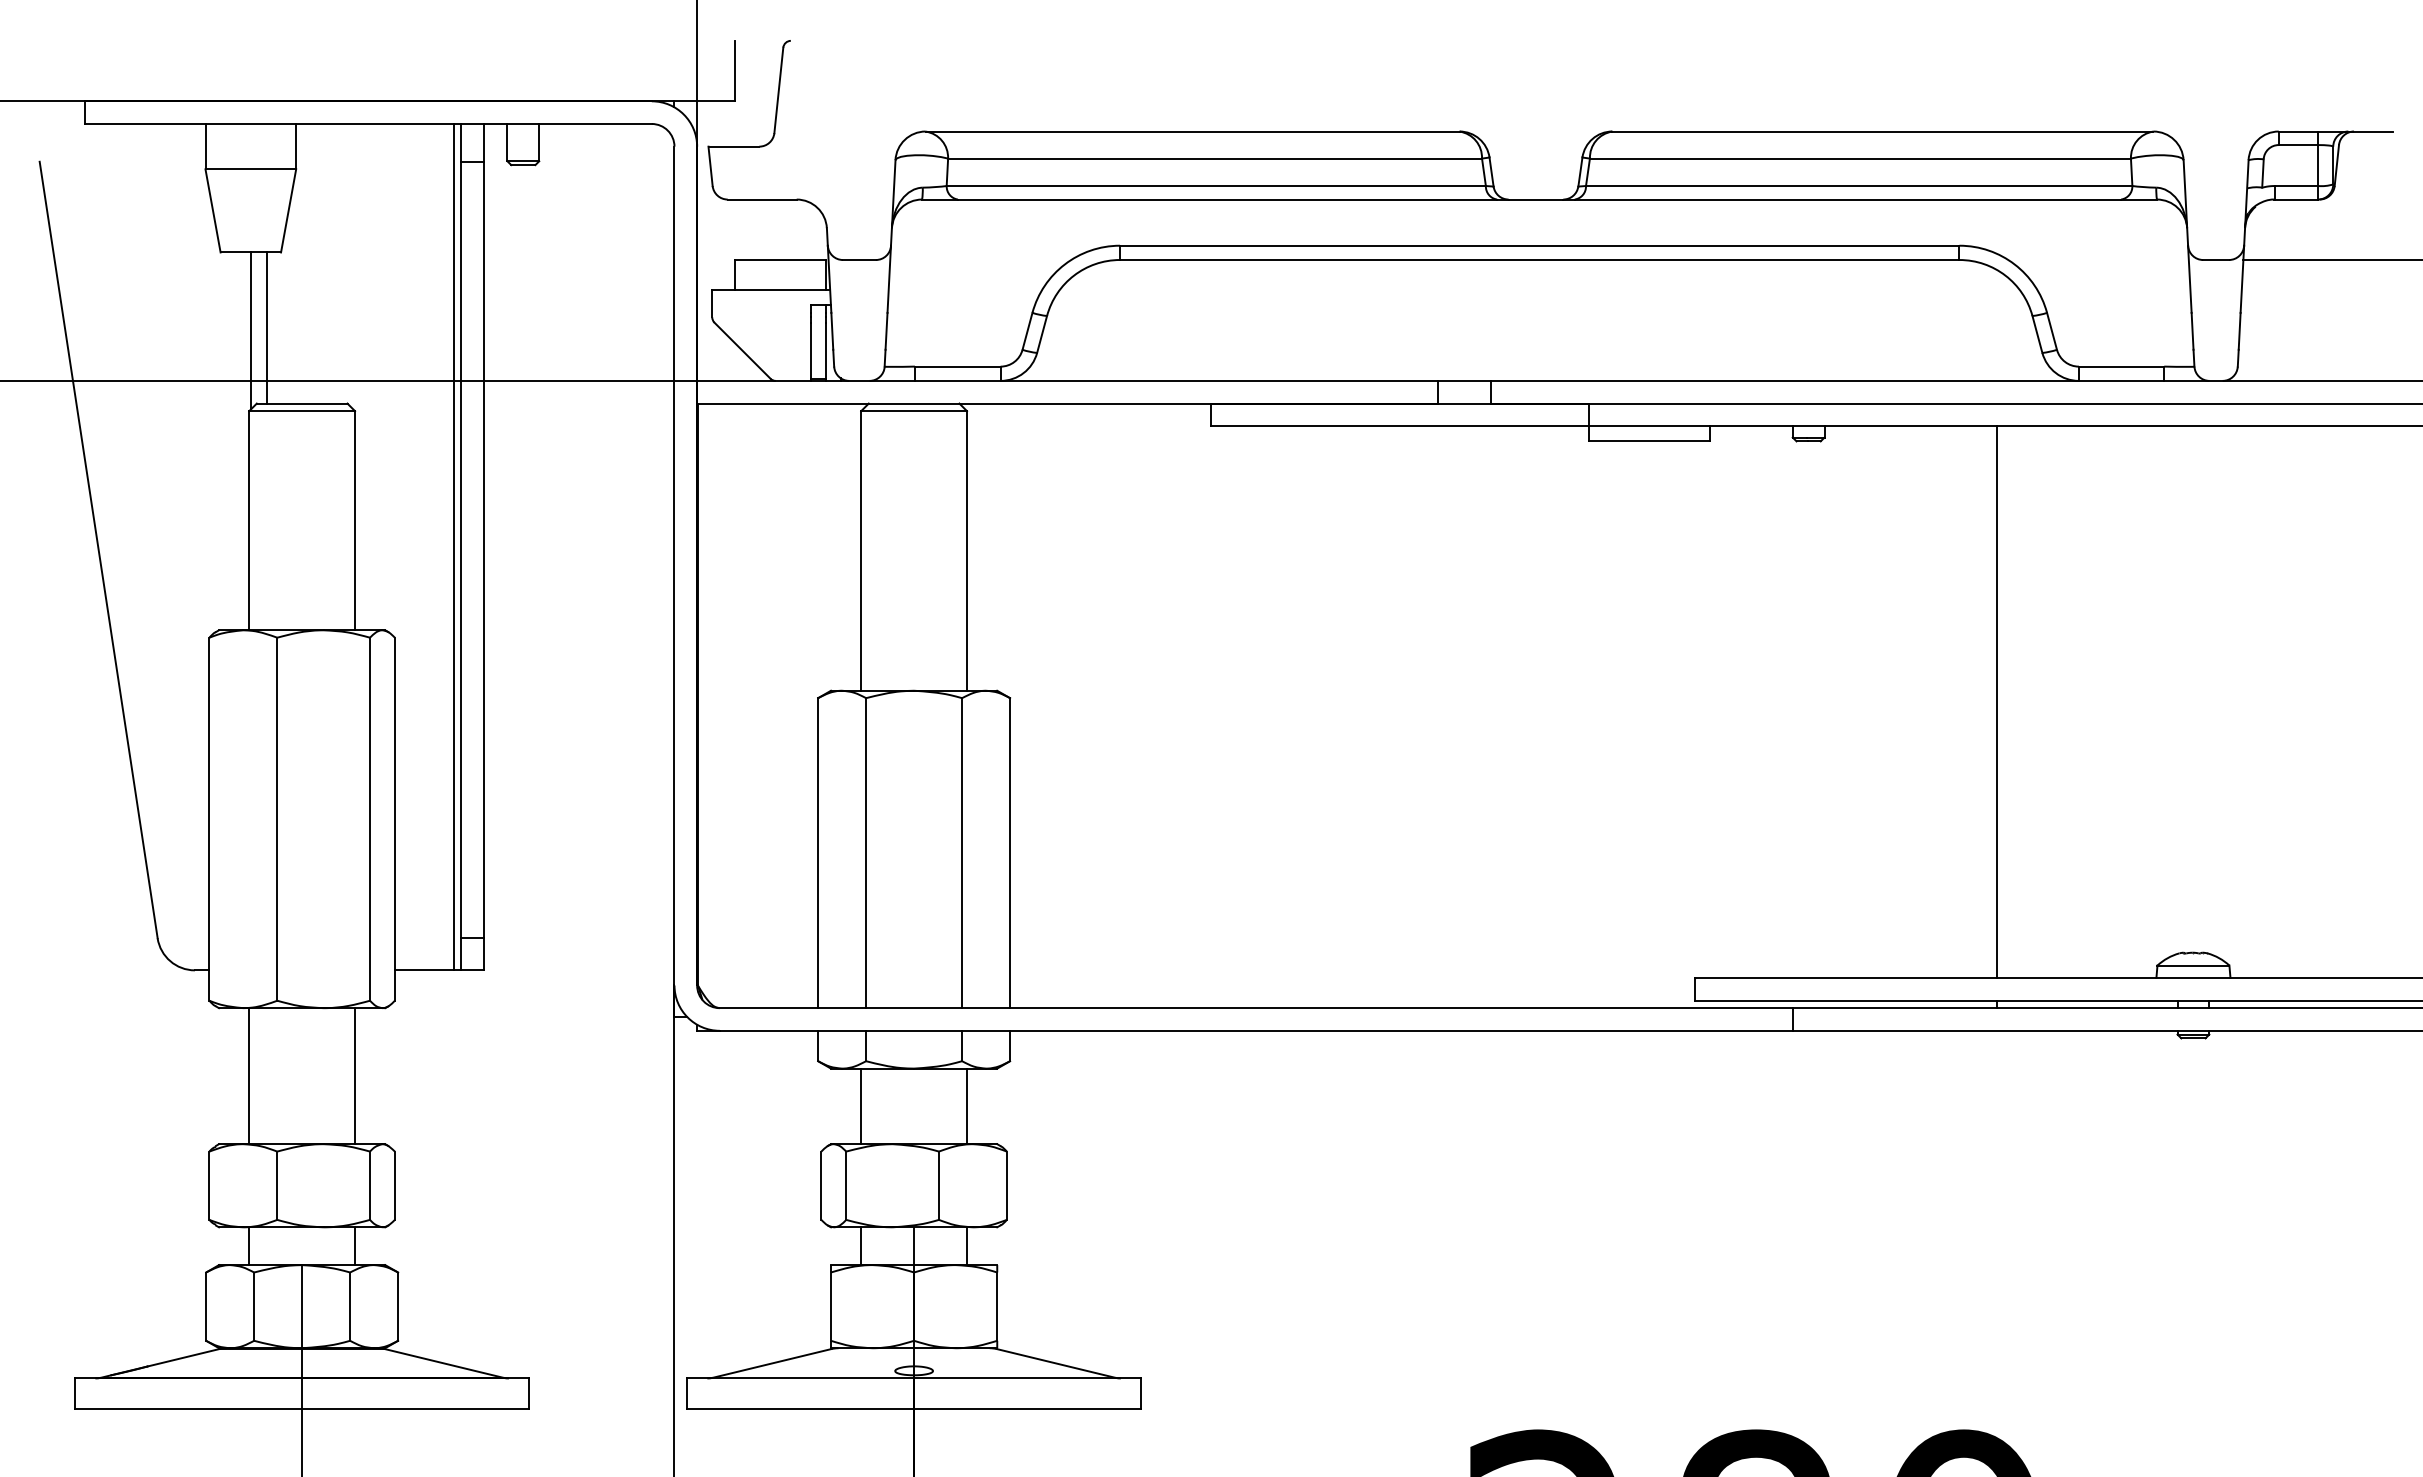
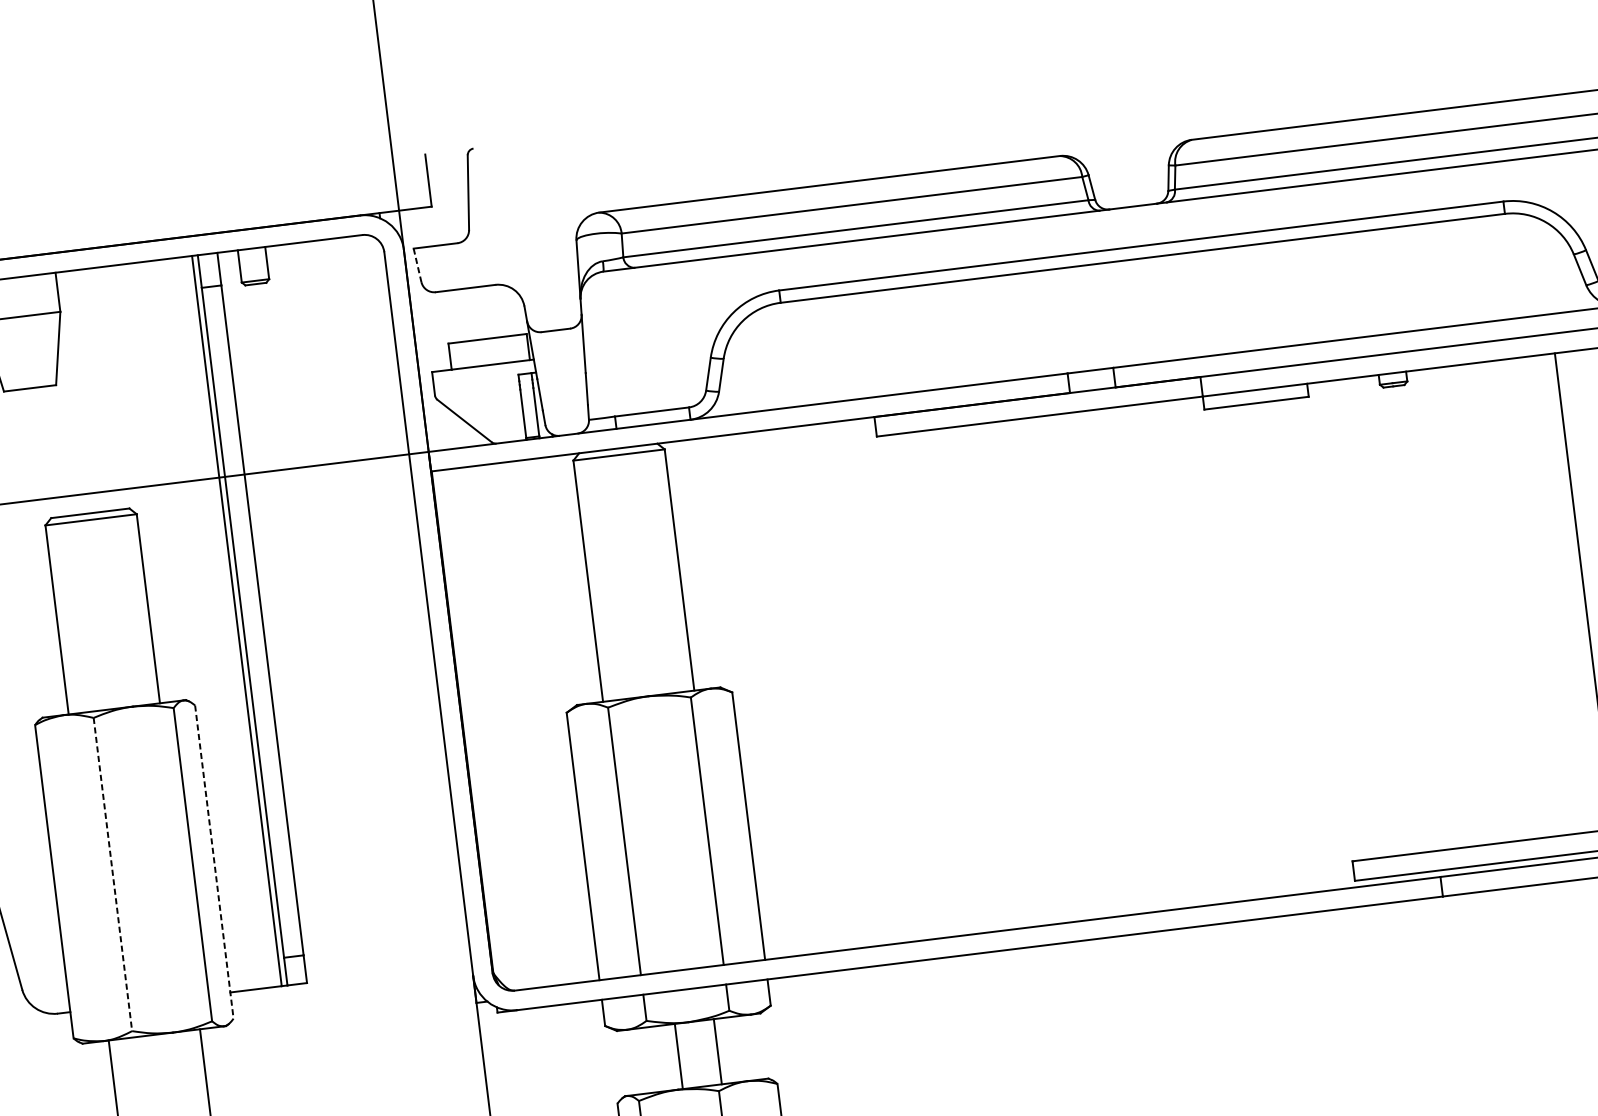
line: (710, 166) -> (417, 265), solid -> dashed
line: (267, 327) -> (52, 451), removed
line: (251, 330) -> (38, 455), removed
line: (277, 819) -> (113, 874), solid -> dashed
line: (394, 819) -> (214, 862), solid -> dashed
line: (861, 1106) -> (718, 1051), moved
line: (967, 1106) -> (679, 1056), moved

